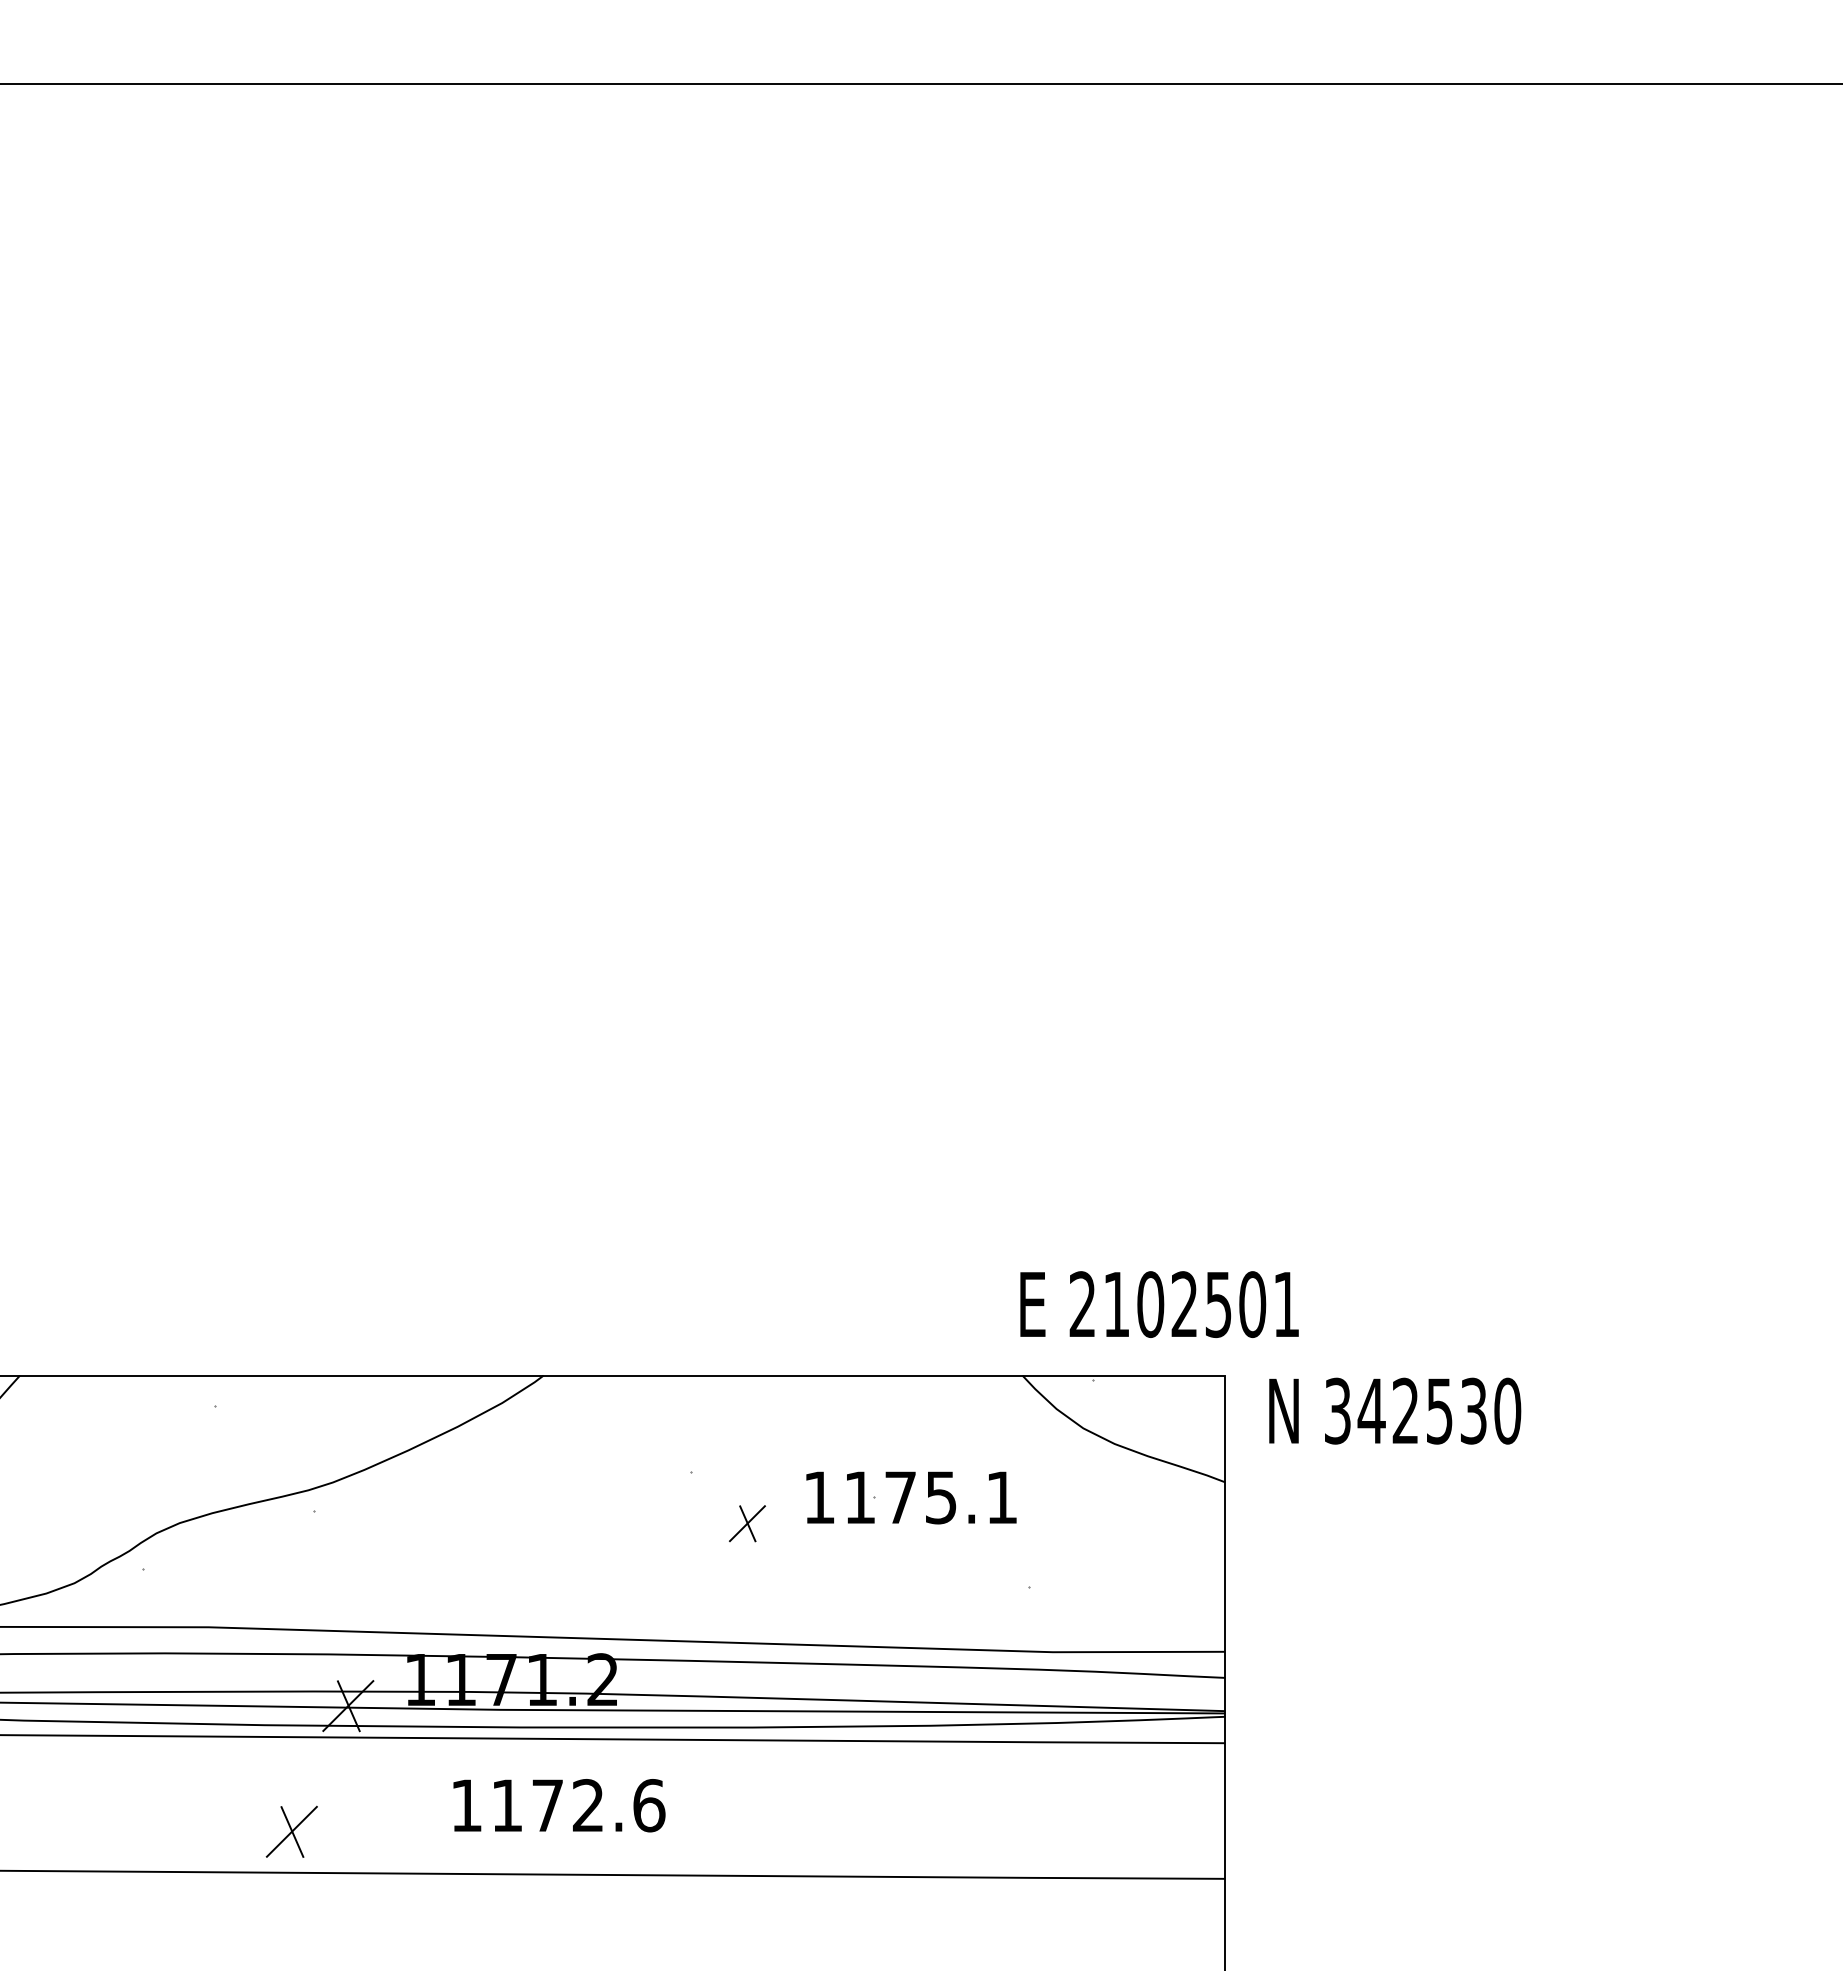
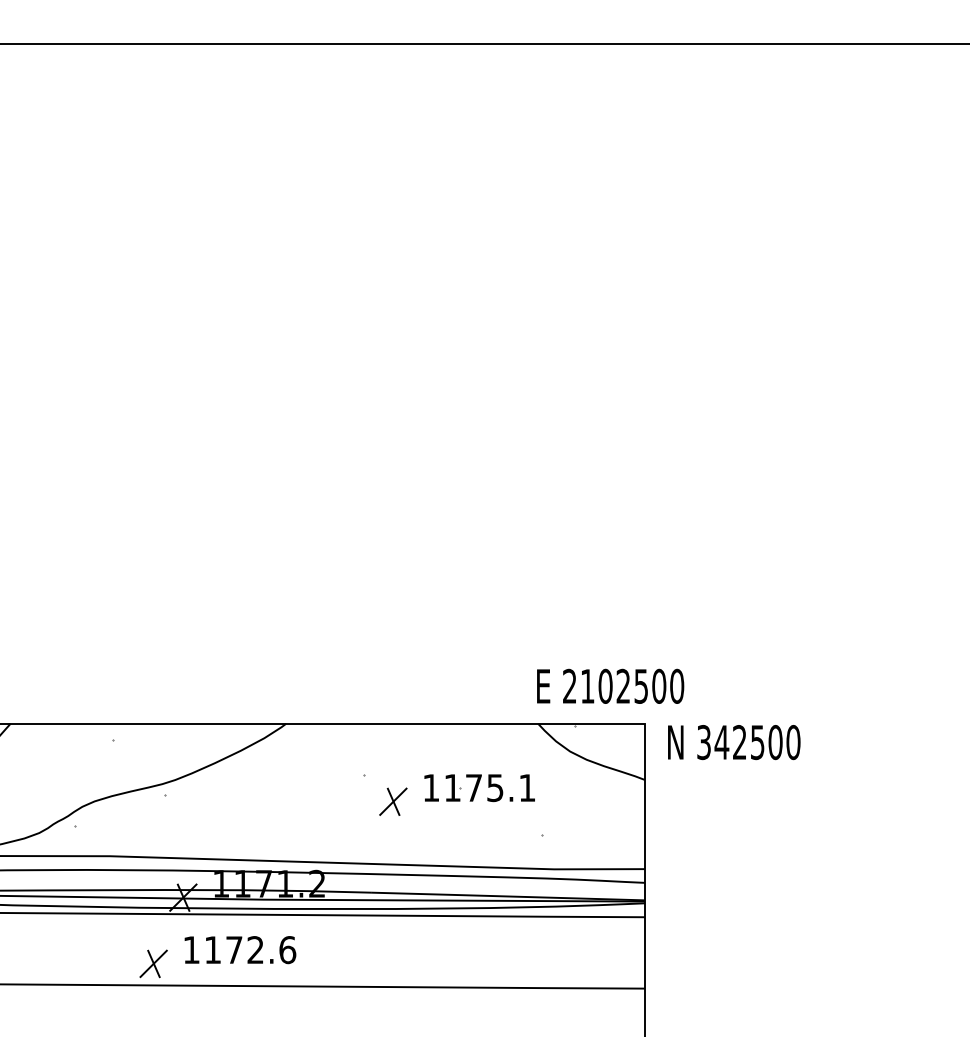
text: (1287, 1302) -> (677, 685), 2102501 -> 2102500
text: (1473, 1411) -> (775, 742), 342530 -> 342500
part: (747, 1523) -> (393, 801), size x1.43
text: (559, 1806) -> (240, 950), moved

